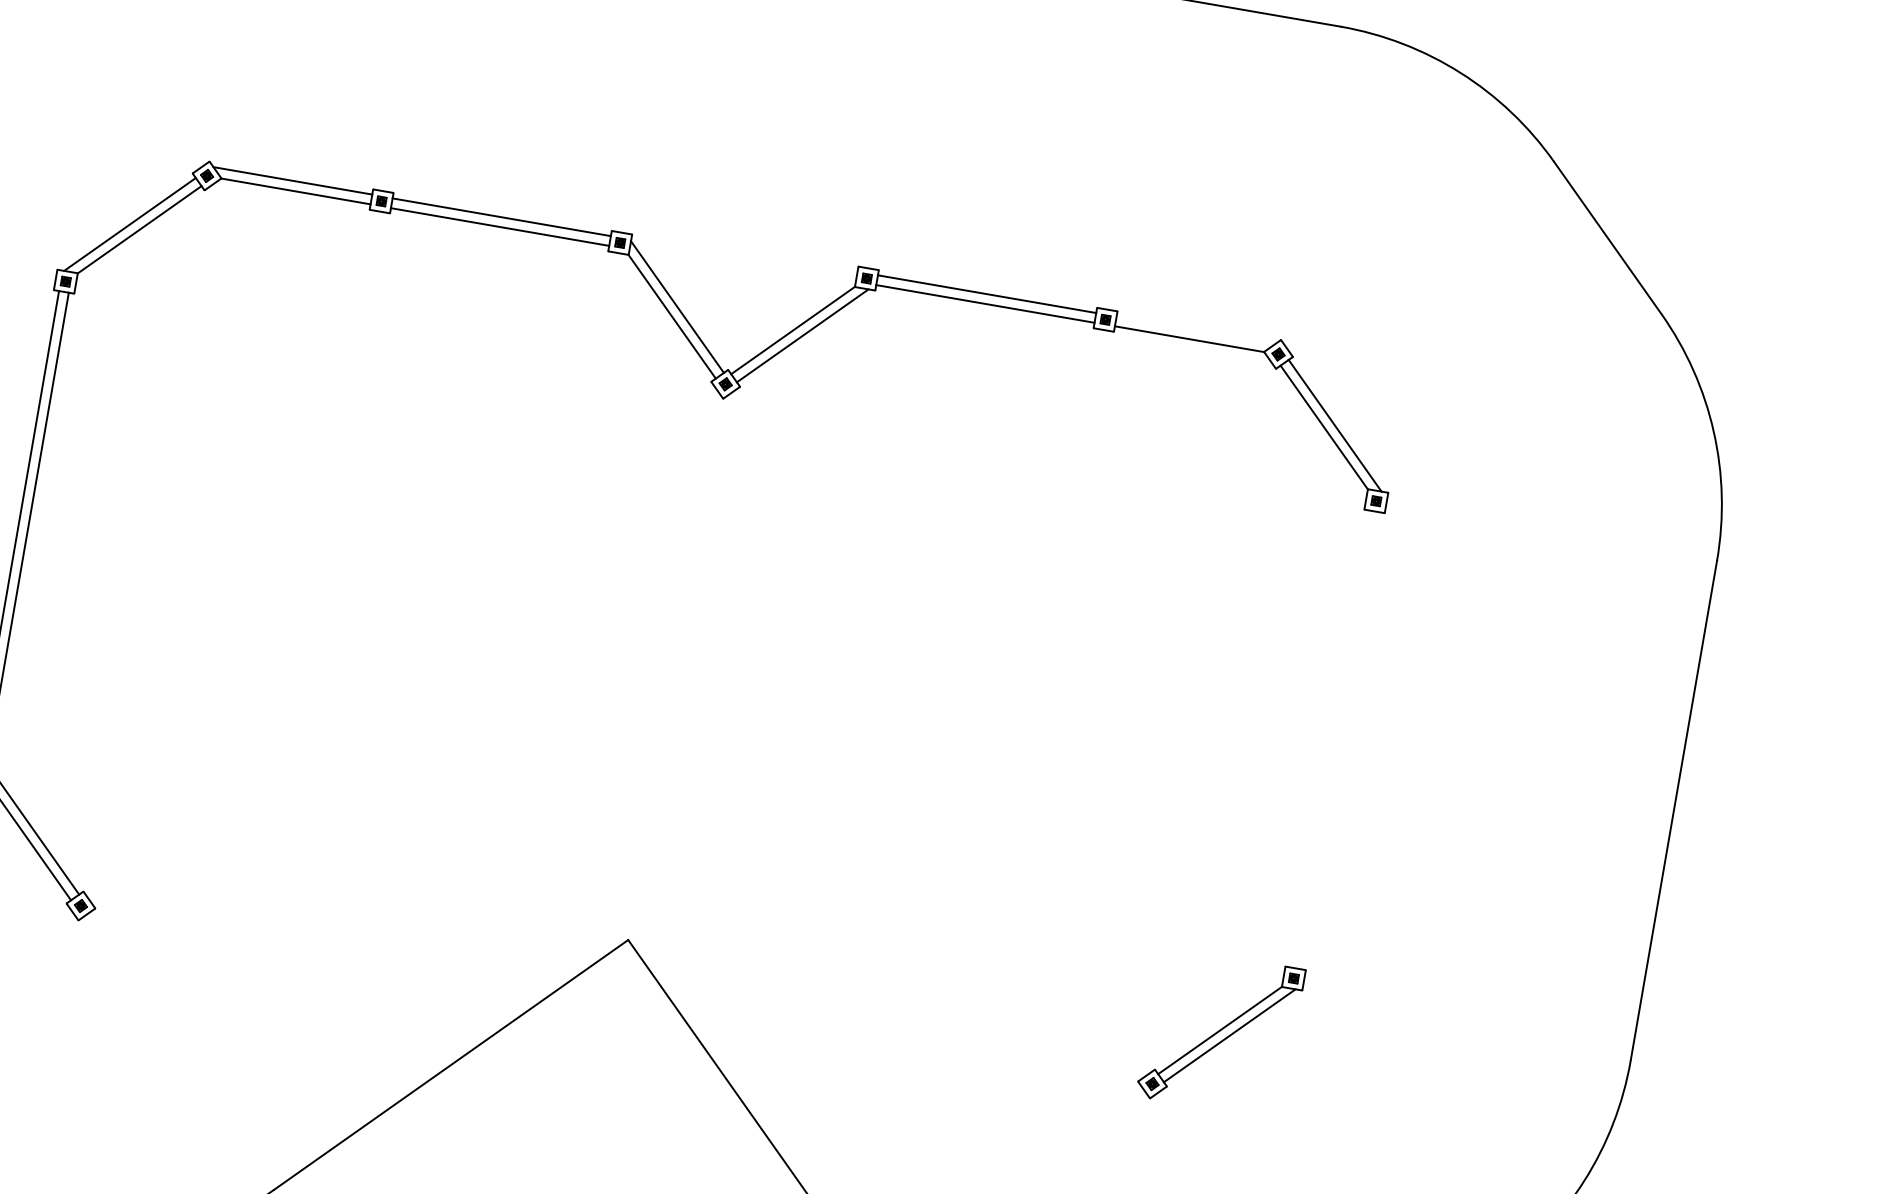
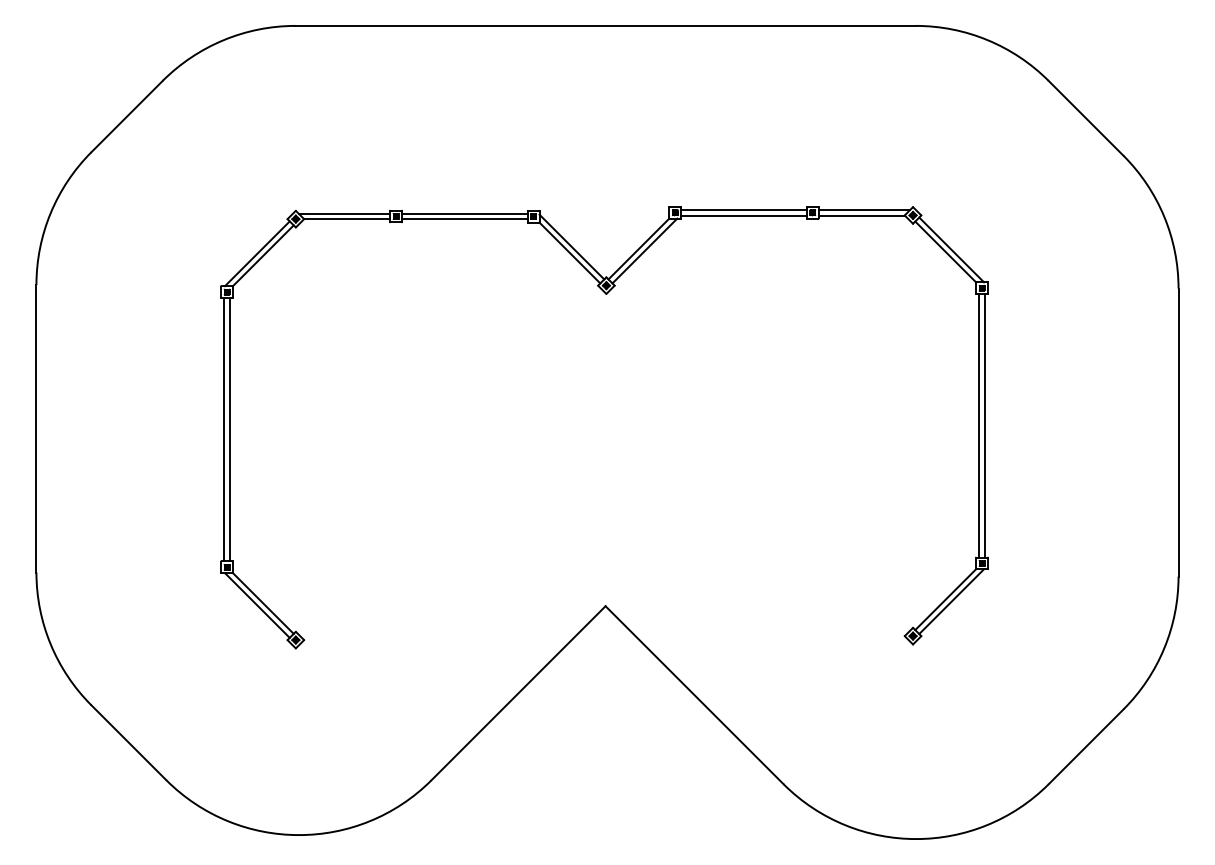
line: (1196, 329) -> (864, 209), added
line: (1330, 738) -> (979, 425), added
line: (1339, 740) -> (984, 425), added

